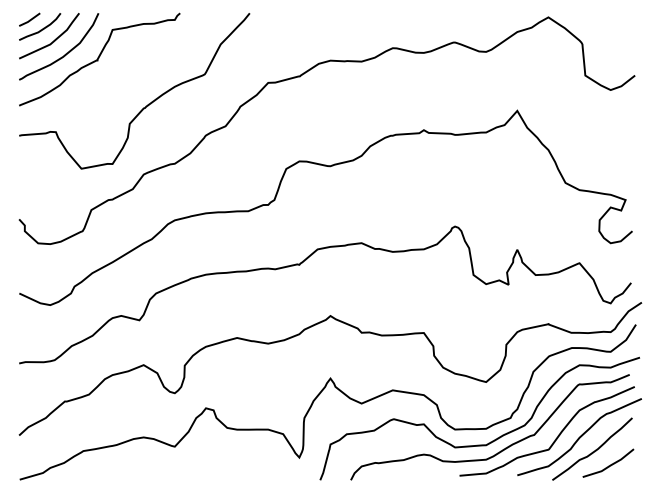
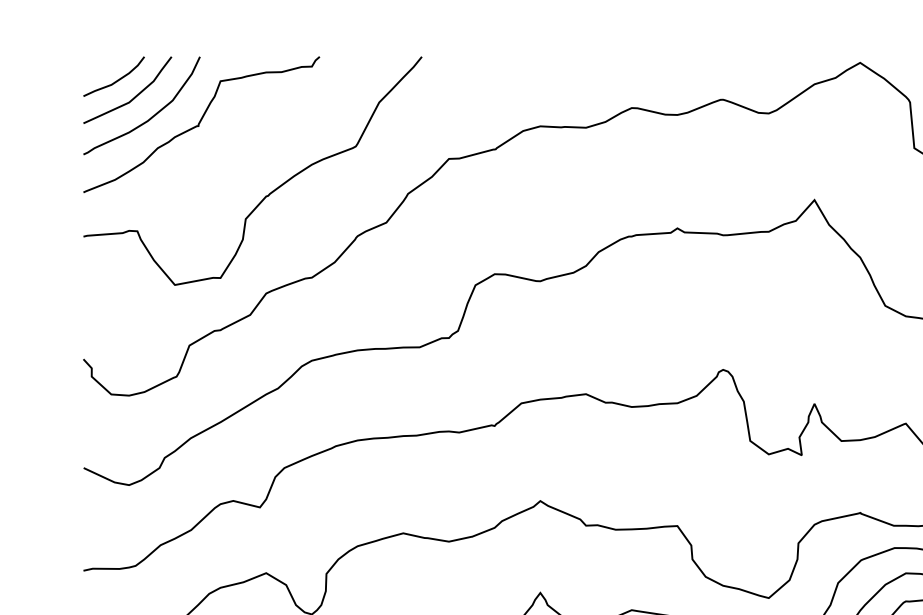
line: (29, 19) -> (98, 65), removed

